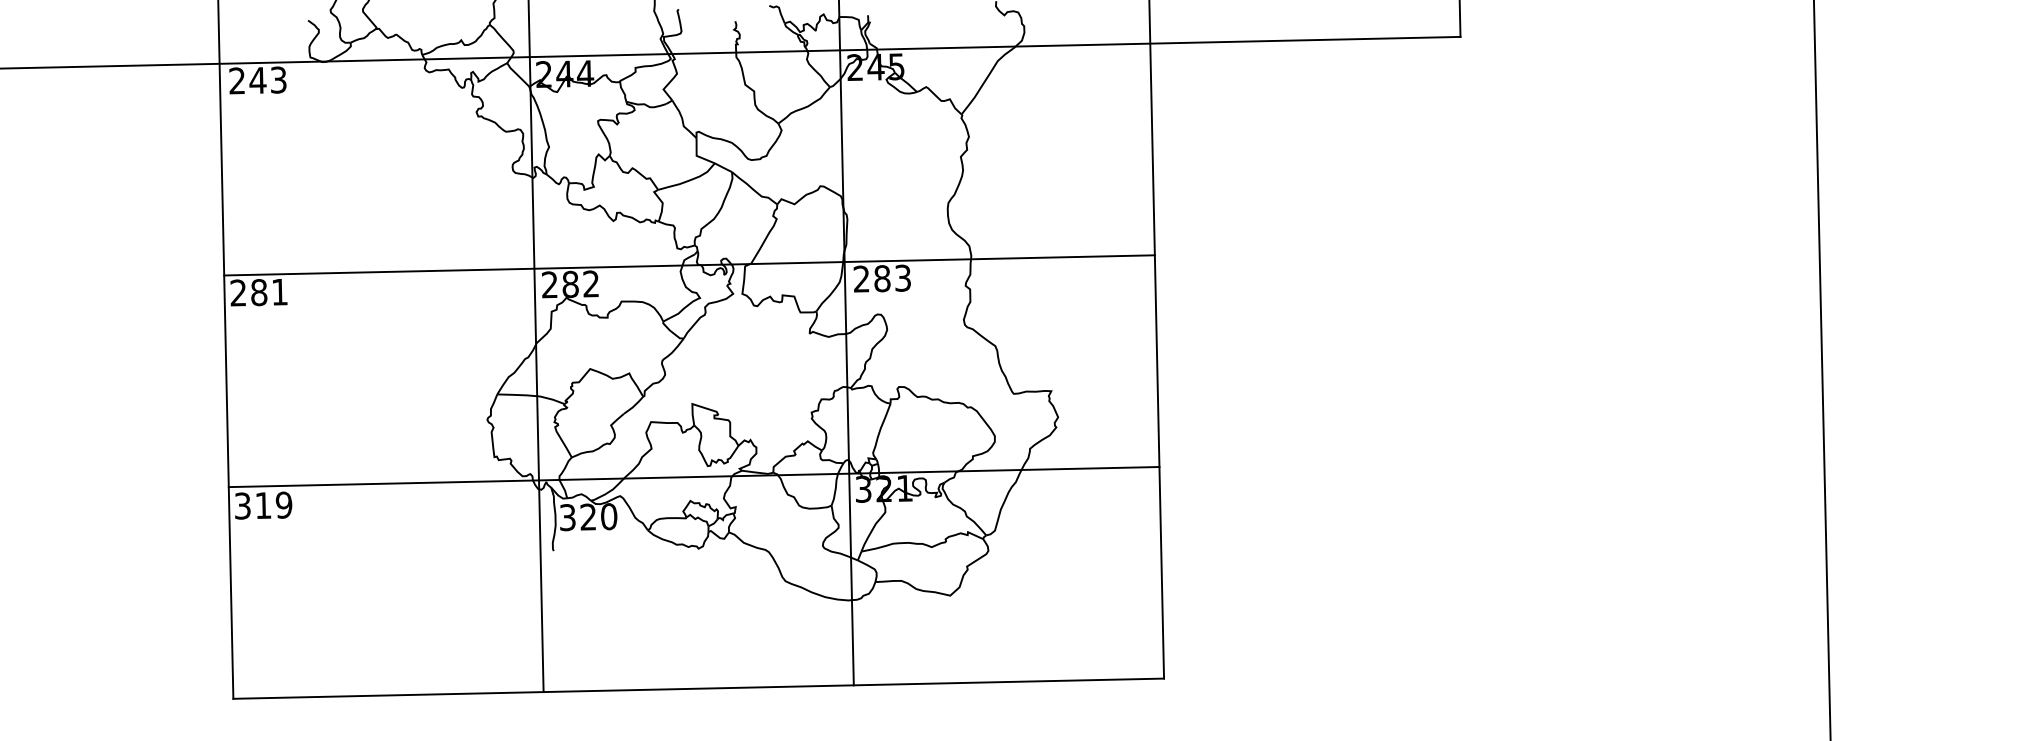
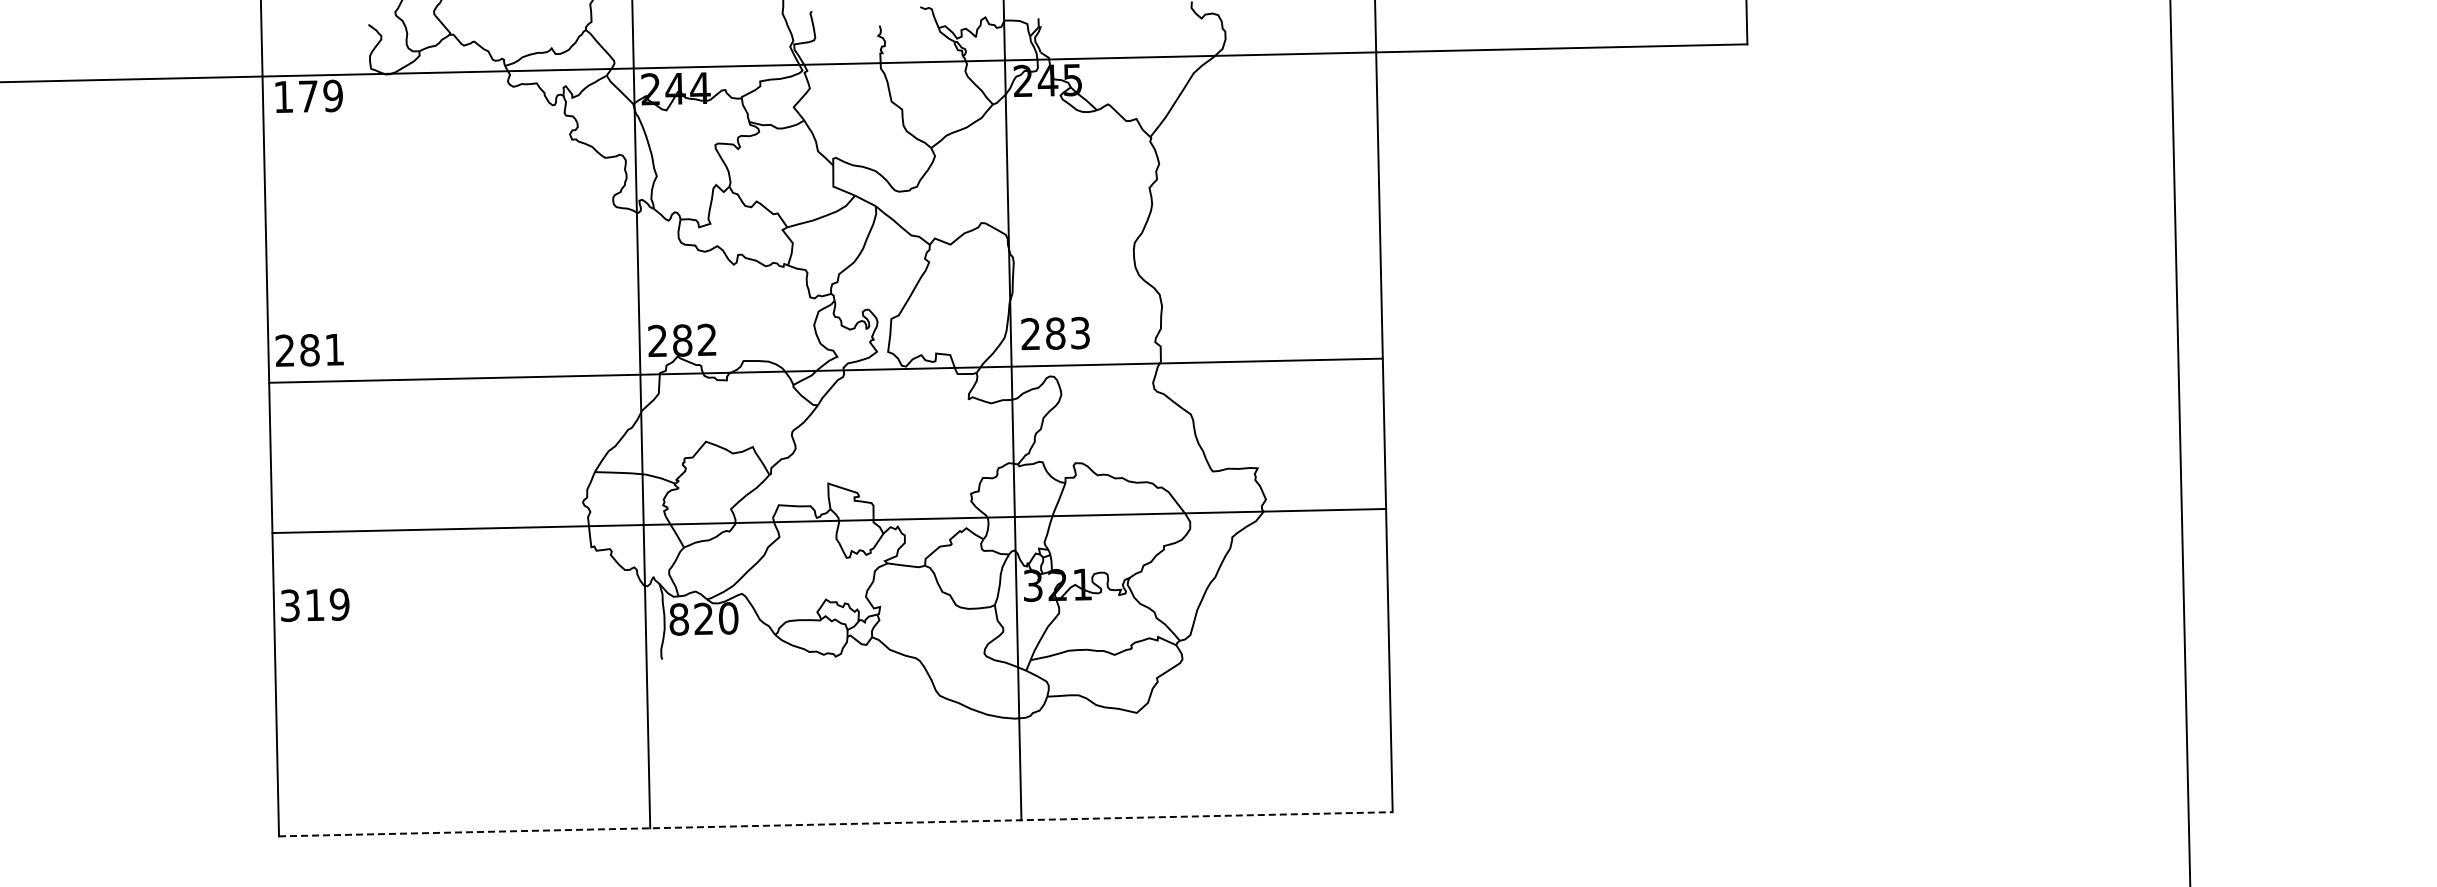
text: (258, 79) -> (308, 95), 243 -> 179
line: (689, 265) -> (825, 370), moved
line: (694, 476) -> (829, 520), moved
text: (568, 517) -> (679, 619), 320 -> 820
line: (698, 688) -> (835, 824), solid -> dashed

